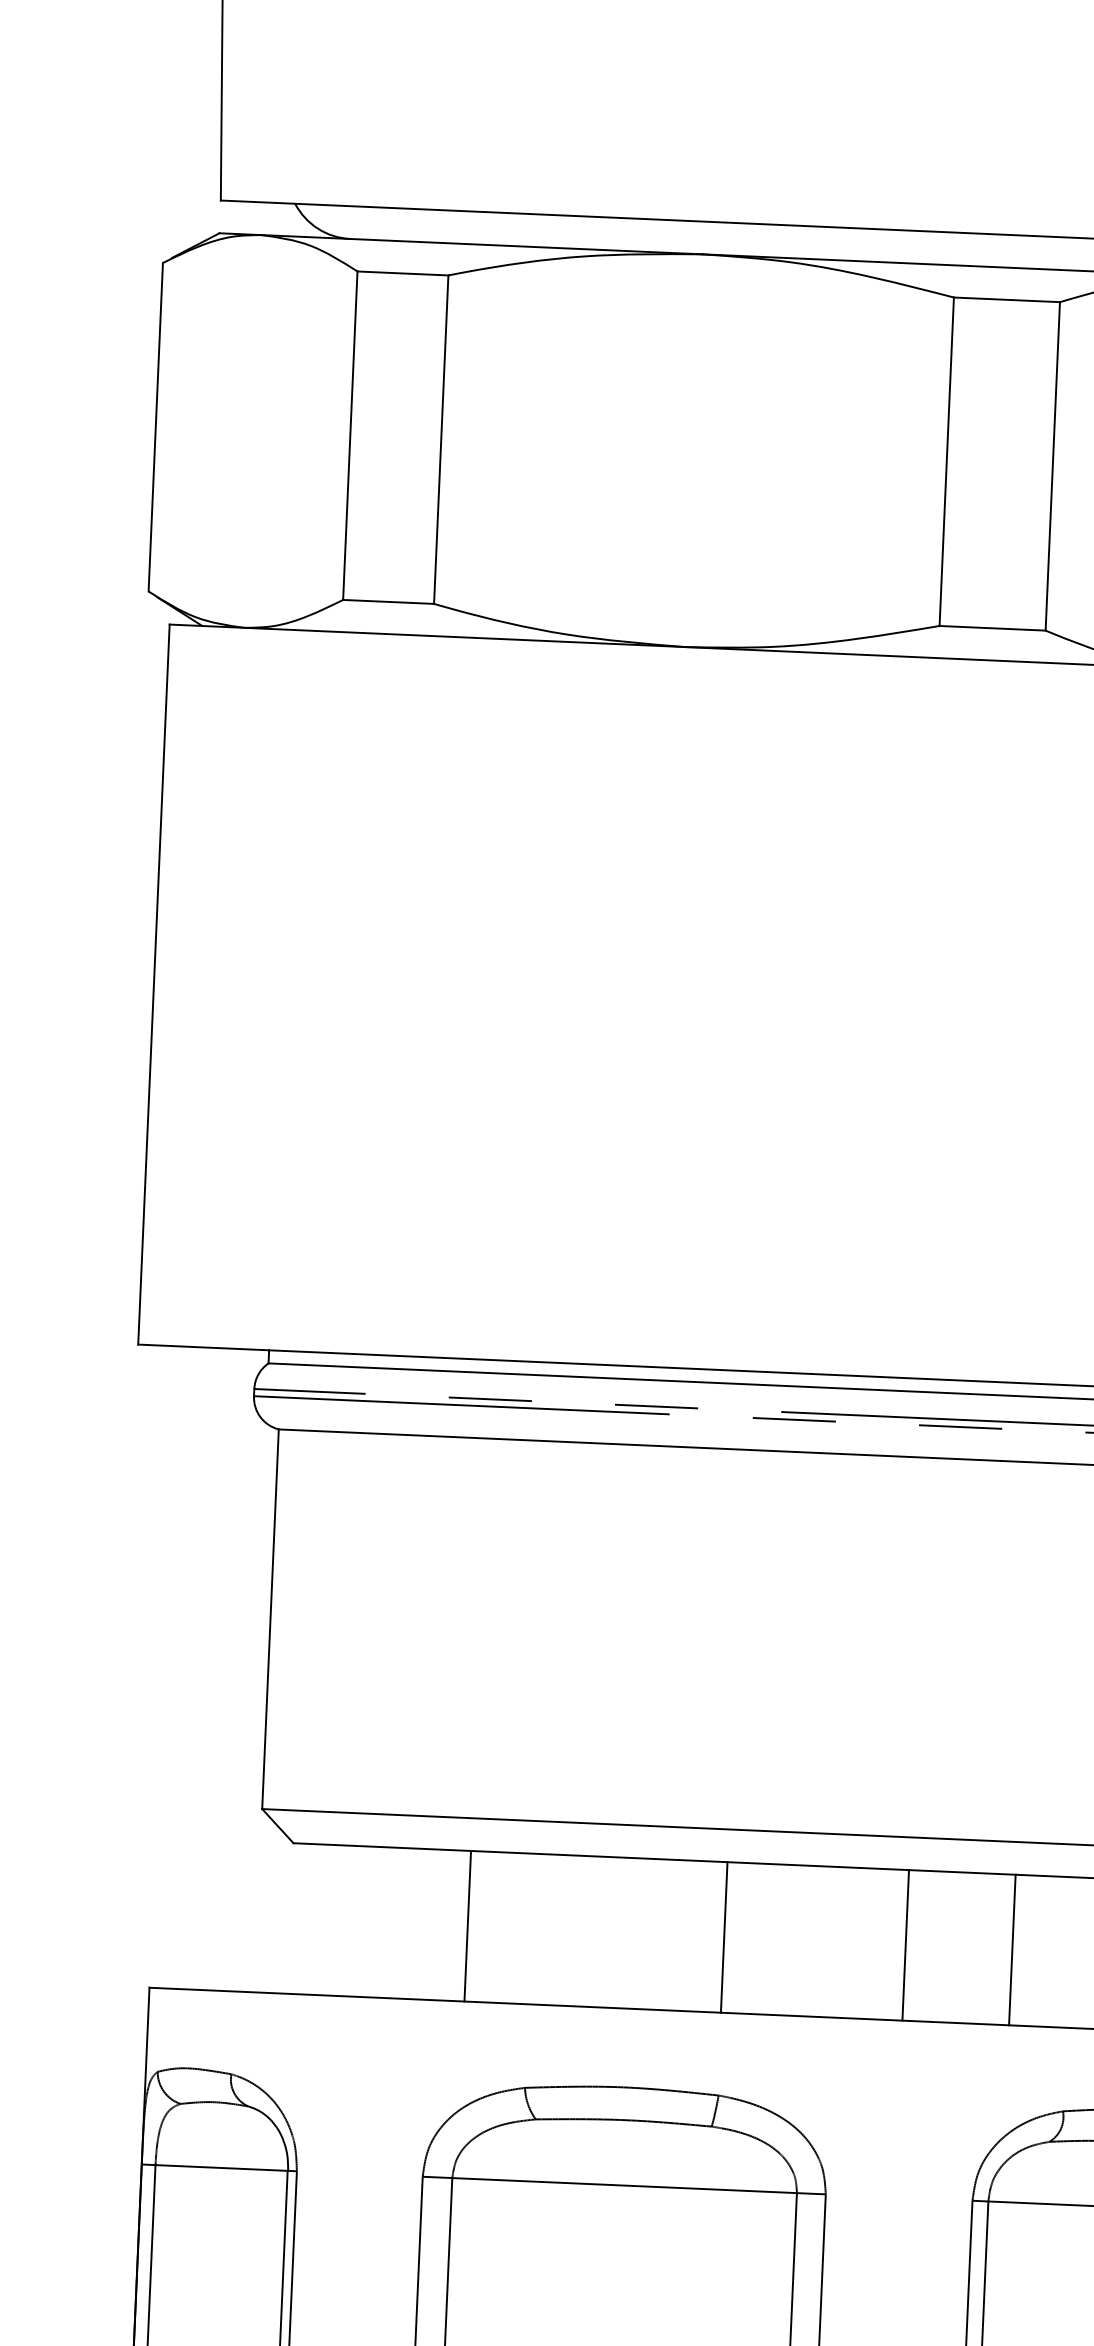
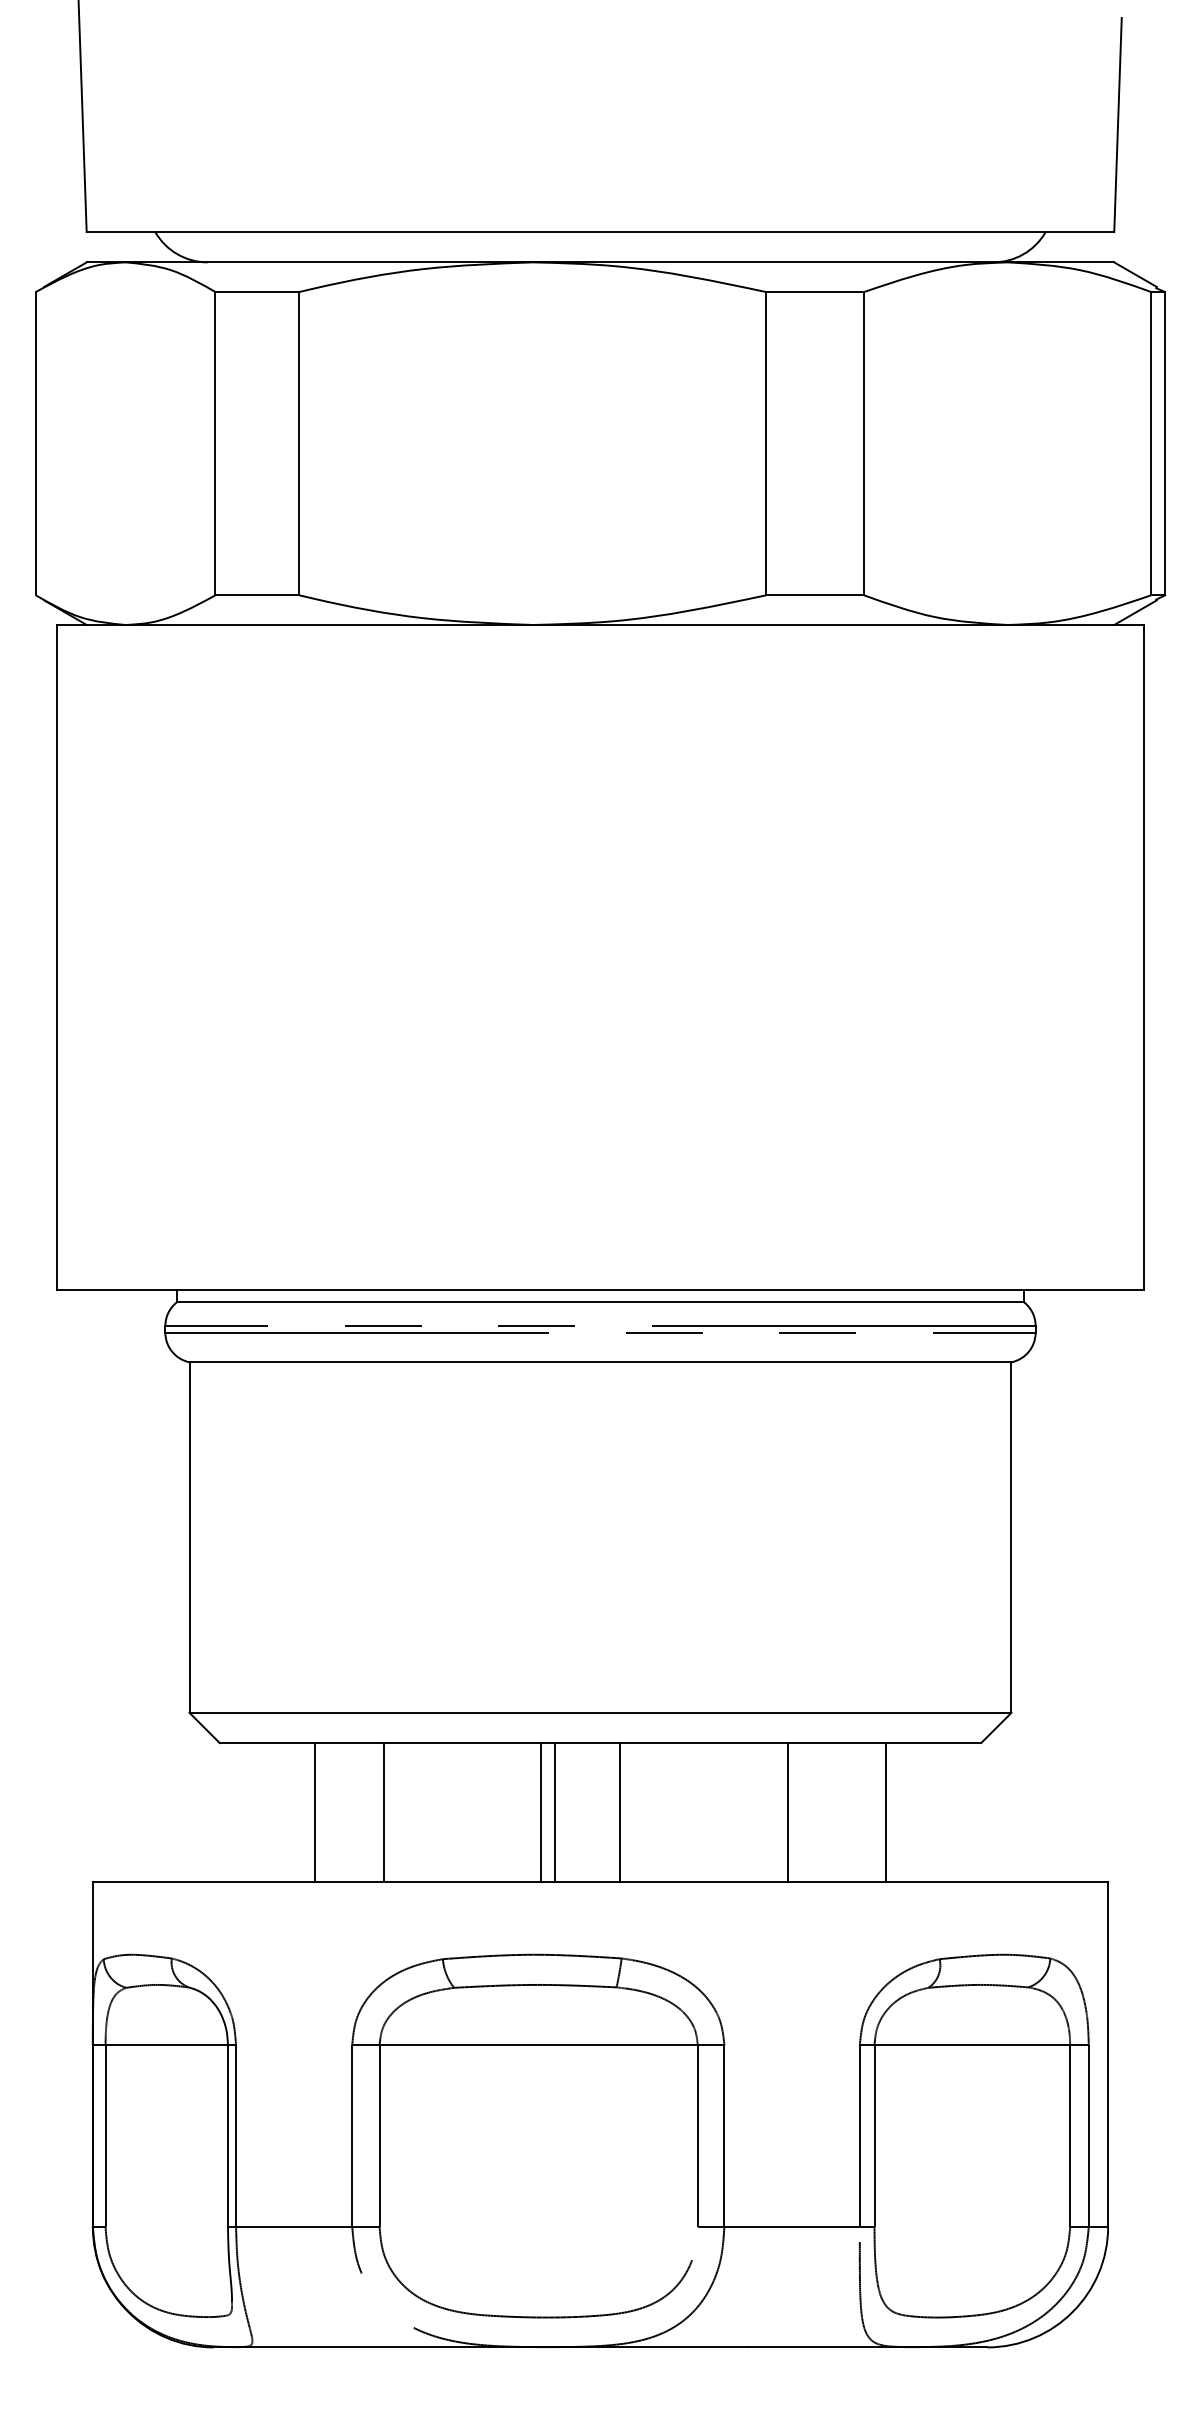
line: (392, 1922) -> (314, 1812), added
line: (638, 1933) -> (541, 1812), added
line: (653, 1934) -> (555, 1812), added

